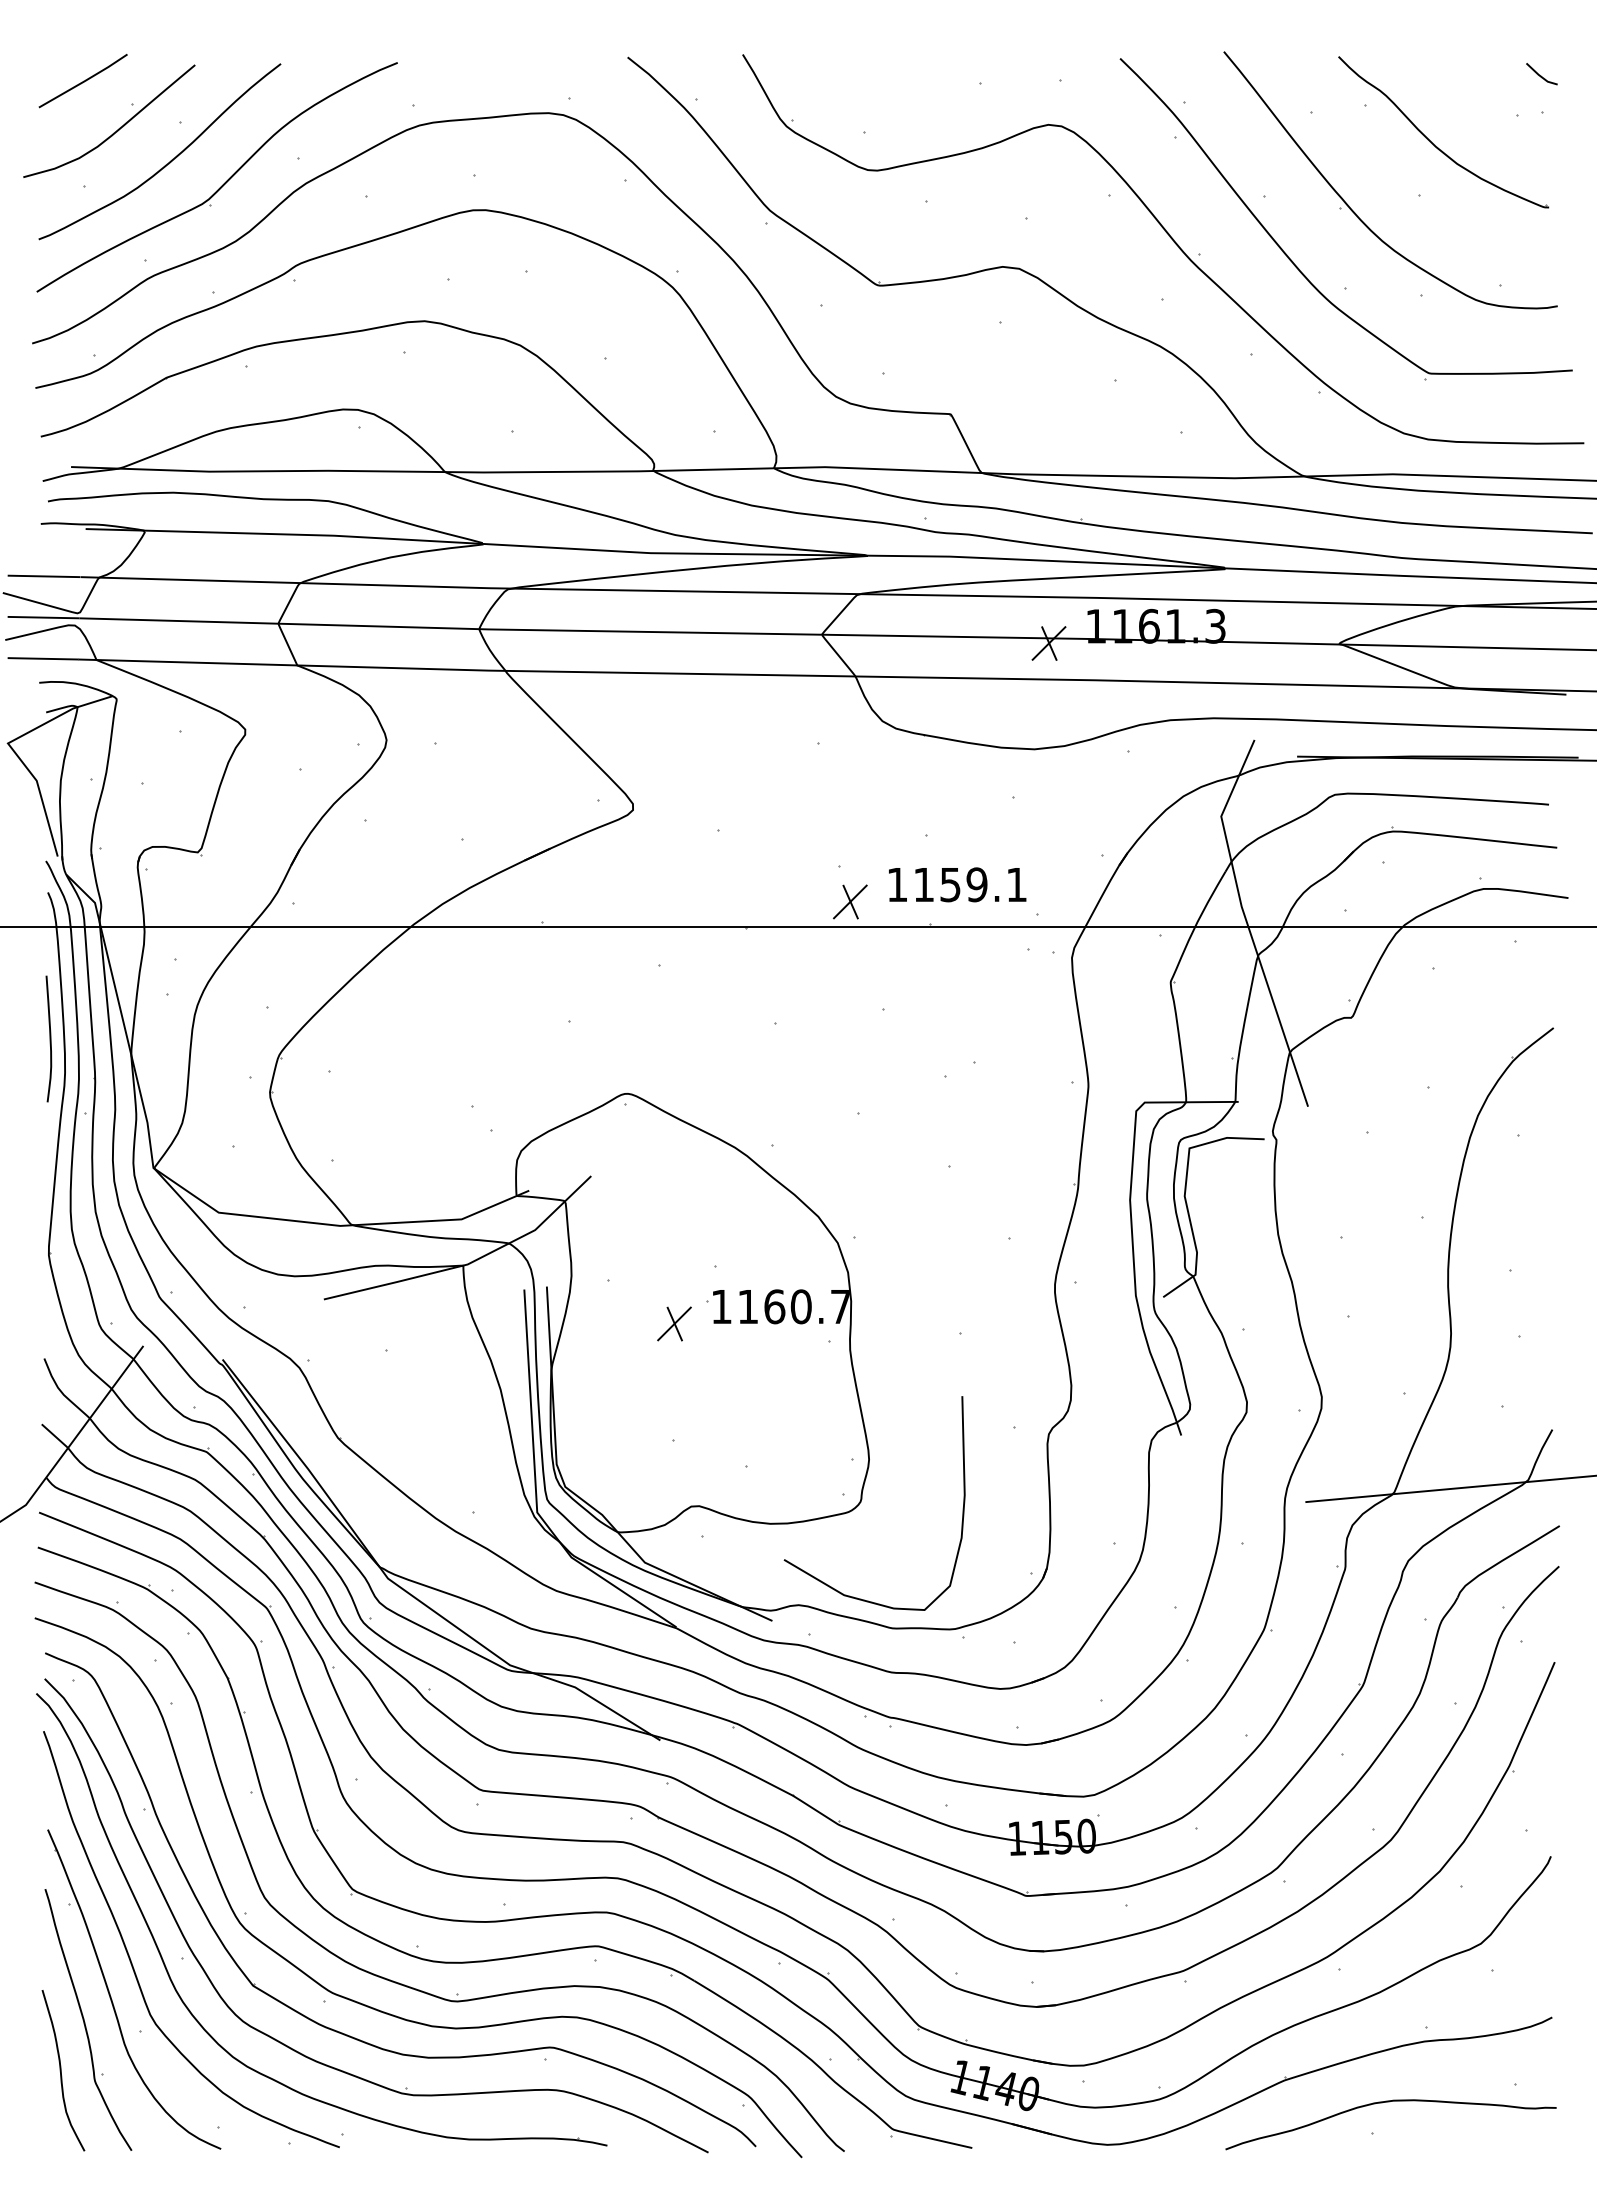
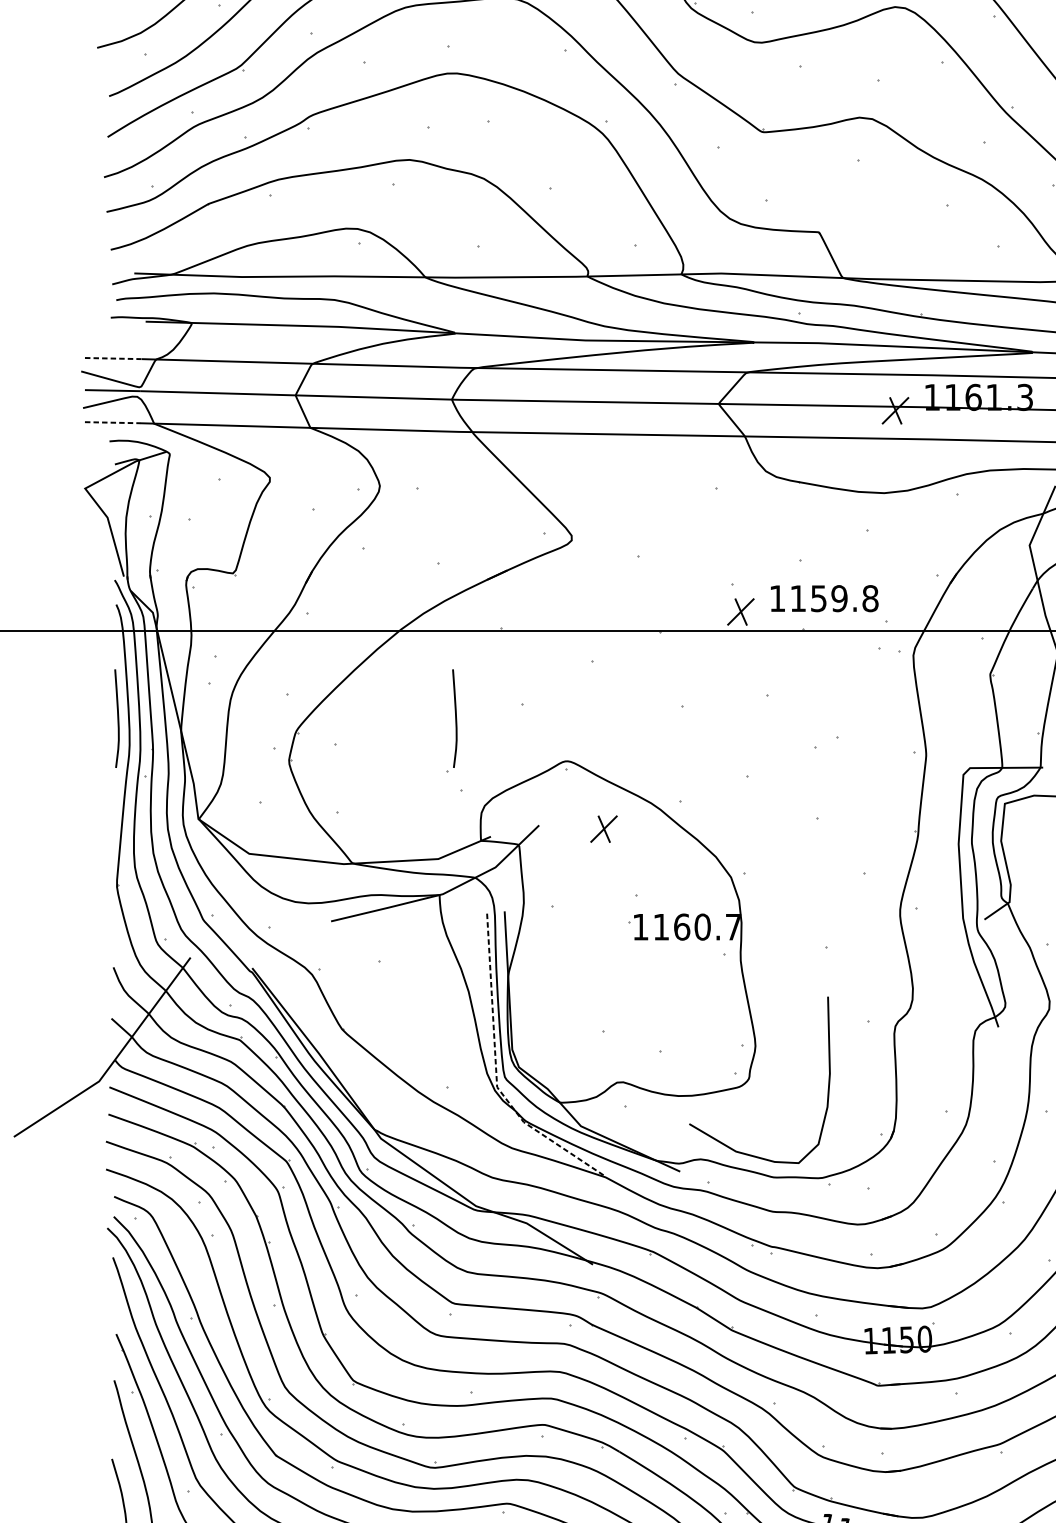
line: (44, 576) -> (113, 358), solid -> dashed
line: (43, 658) -> (112, 422), solid -> dashed
text: (1016, 884) -> (870, 598), 1159.1 -> 1159.8
curve: (483, 1038) -> (455, 718), added
part: (674, 1323) -> (604, 828), moved
line: (536, 1493) -> (496, 1072), solid -> dashed

